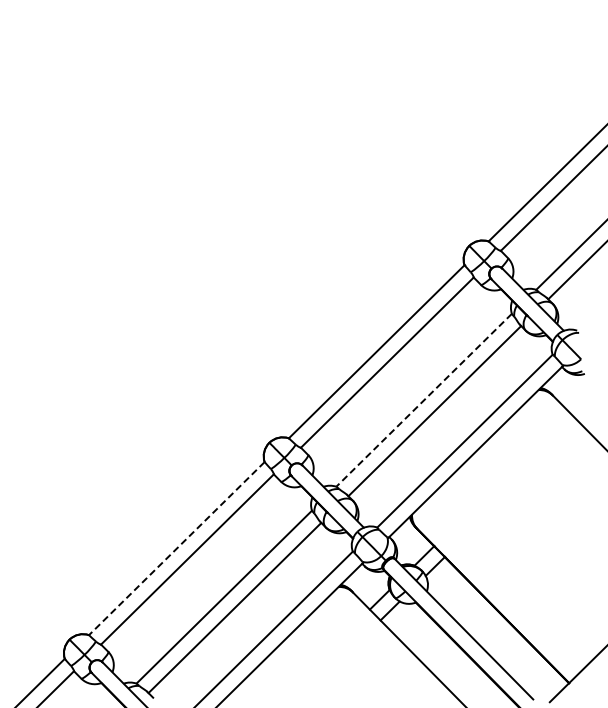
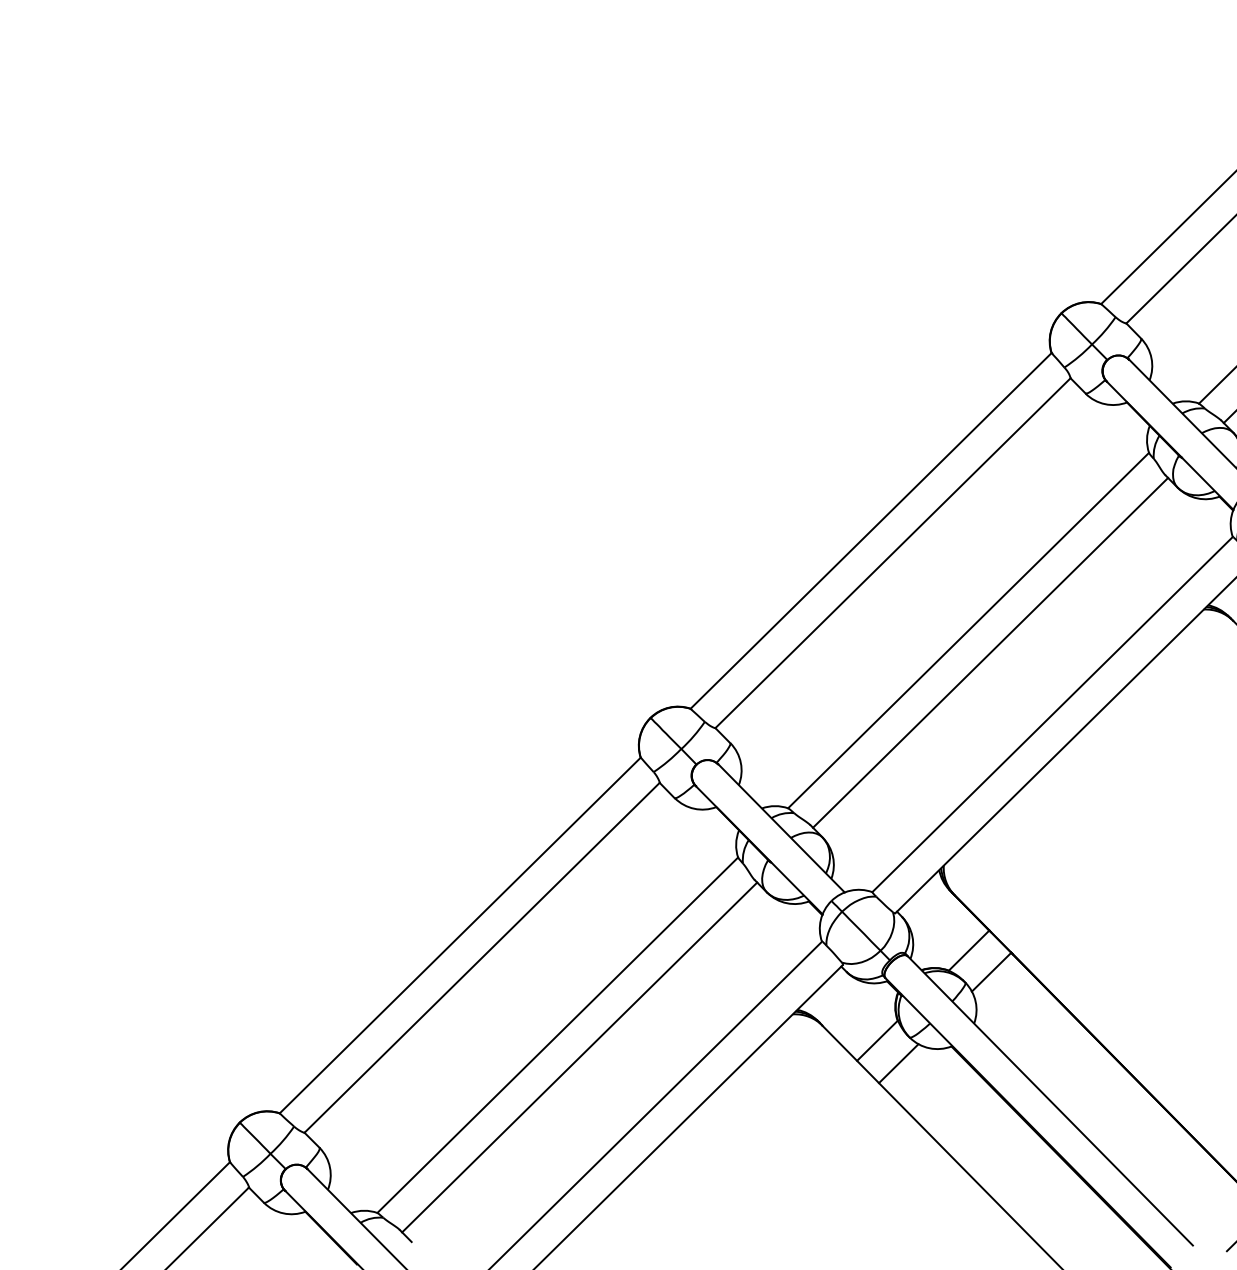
line: (423, 400) -> (967, 631), dashed -> solid
line: (176, 549) -> (459, 937), dashed -> solid

